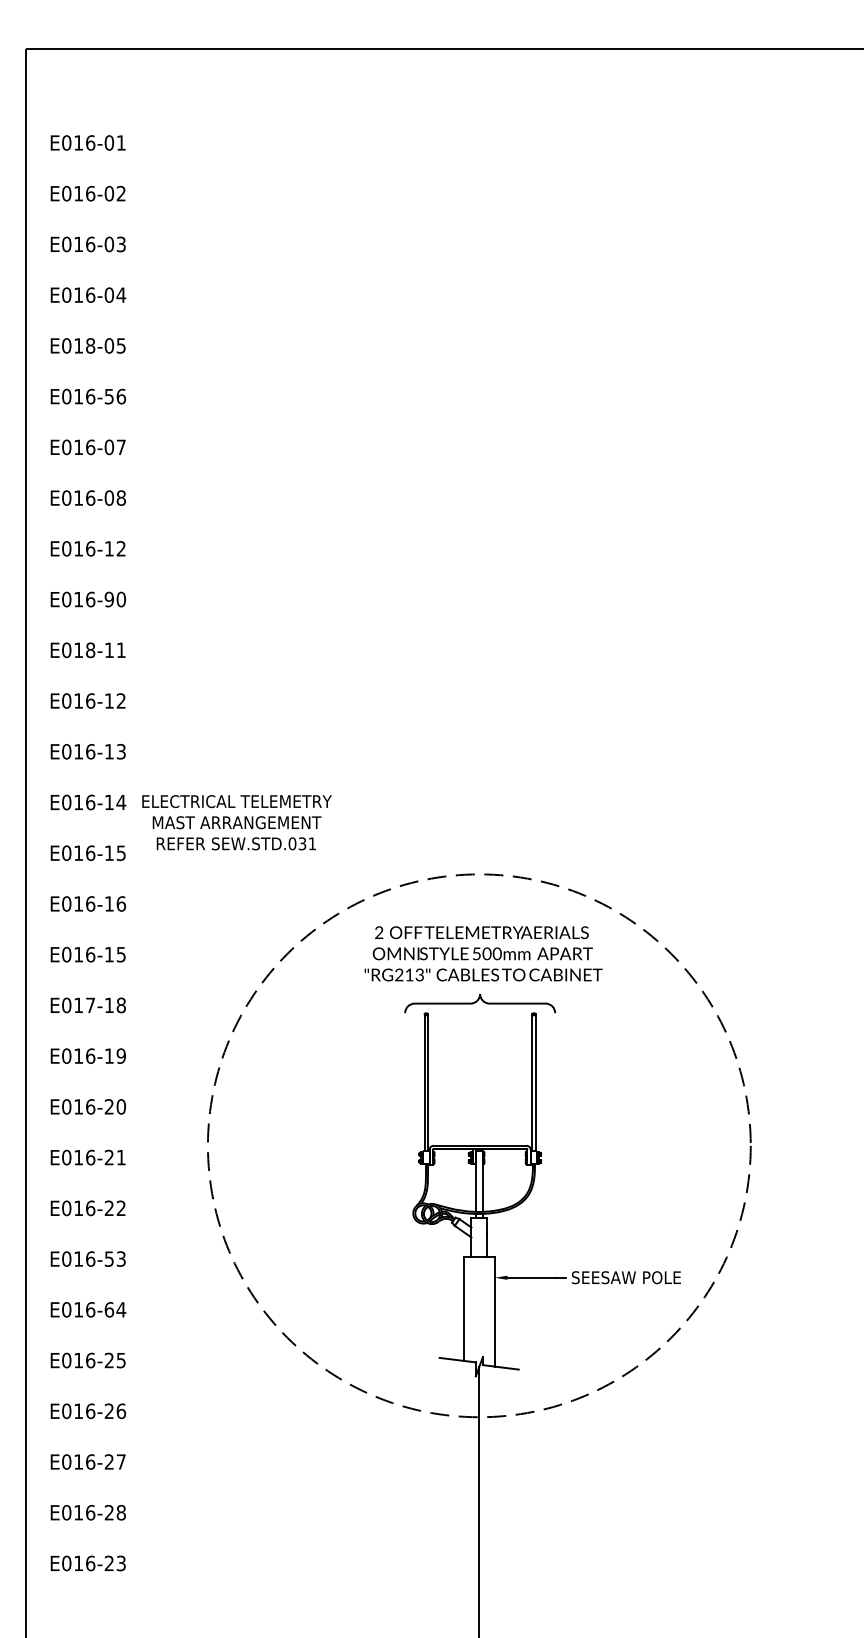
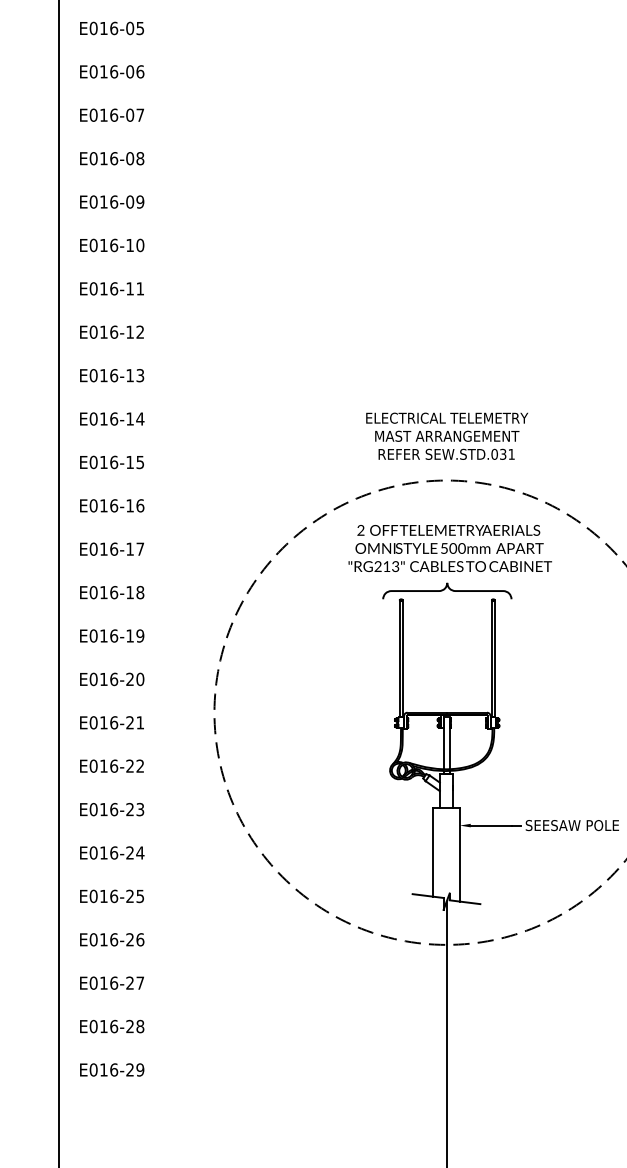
text: (90, 345) -> (114, 28), E018-05 -> E016-05
text: (109, 396) -> (130, 71), E016-56 -> E016-06
text: (114, 548) -> (134, 201), E016-12 -> E016-09
text: (108, 599) -> (129, 245), E016-90 -> E016-10
text: (90, 649) -> (114, 288), E018-11 -> E016-11
text: (236, 822) -> (446, 436), moved
text: (120, 954) -> (139, 549), E016-15 -> E016-17
text: (90, 1005) -> (114, 592), E017-18 -> E016-18
text: (109, 1258) -> (130, 809), E016-53 -> E016-23
text: (109, 1309) -> (130, 852), E016-64 -> E016-24
text: (120, 1562) -> (139, 1069), E016-23 -> E016-29

